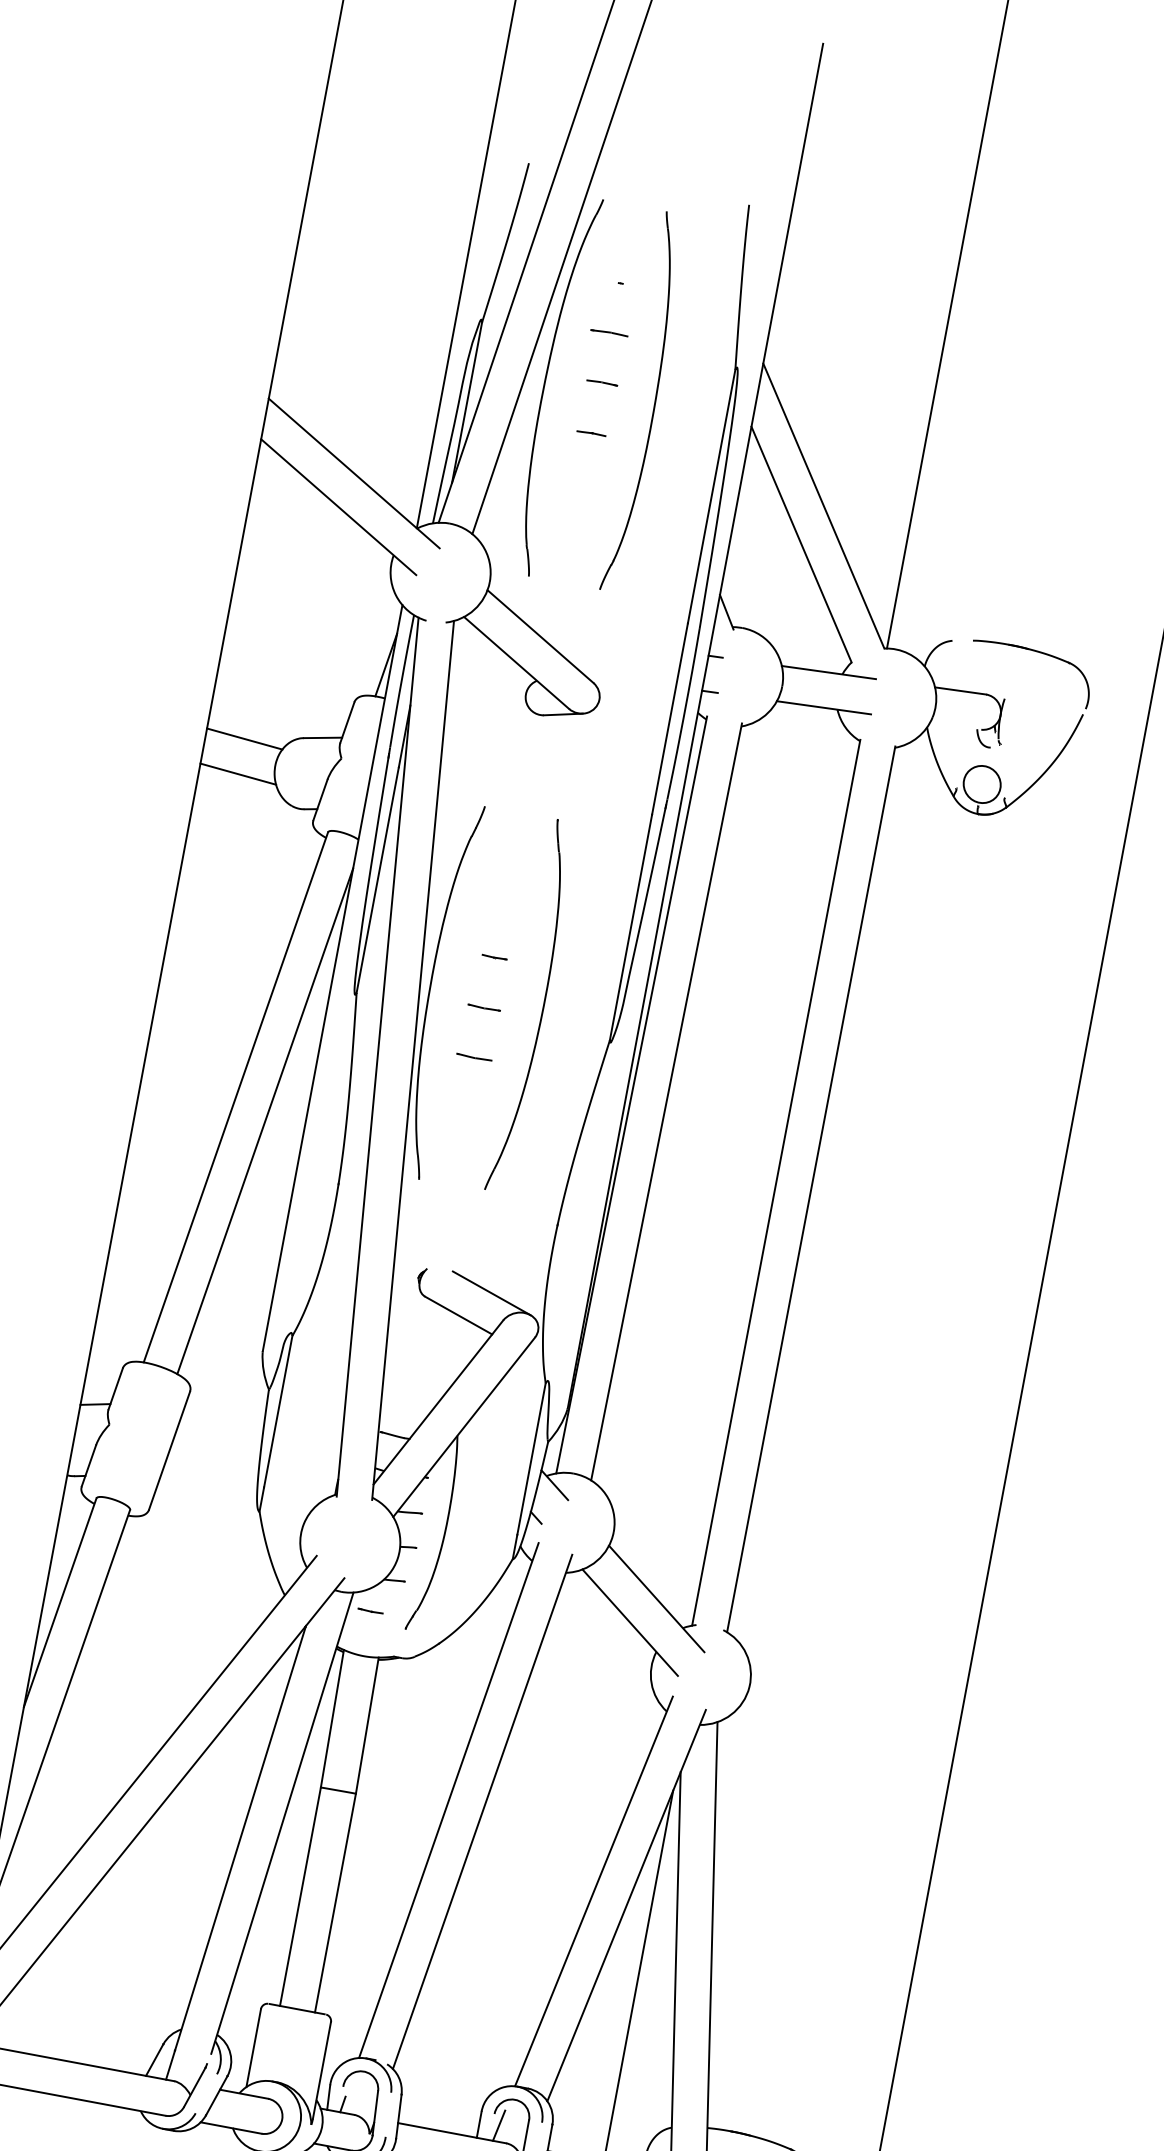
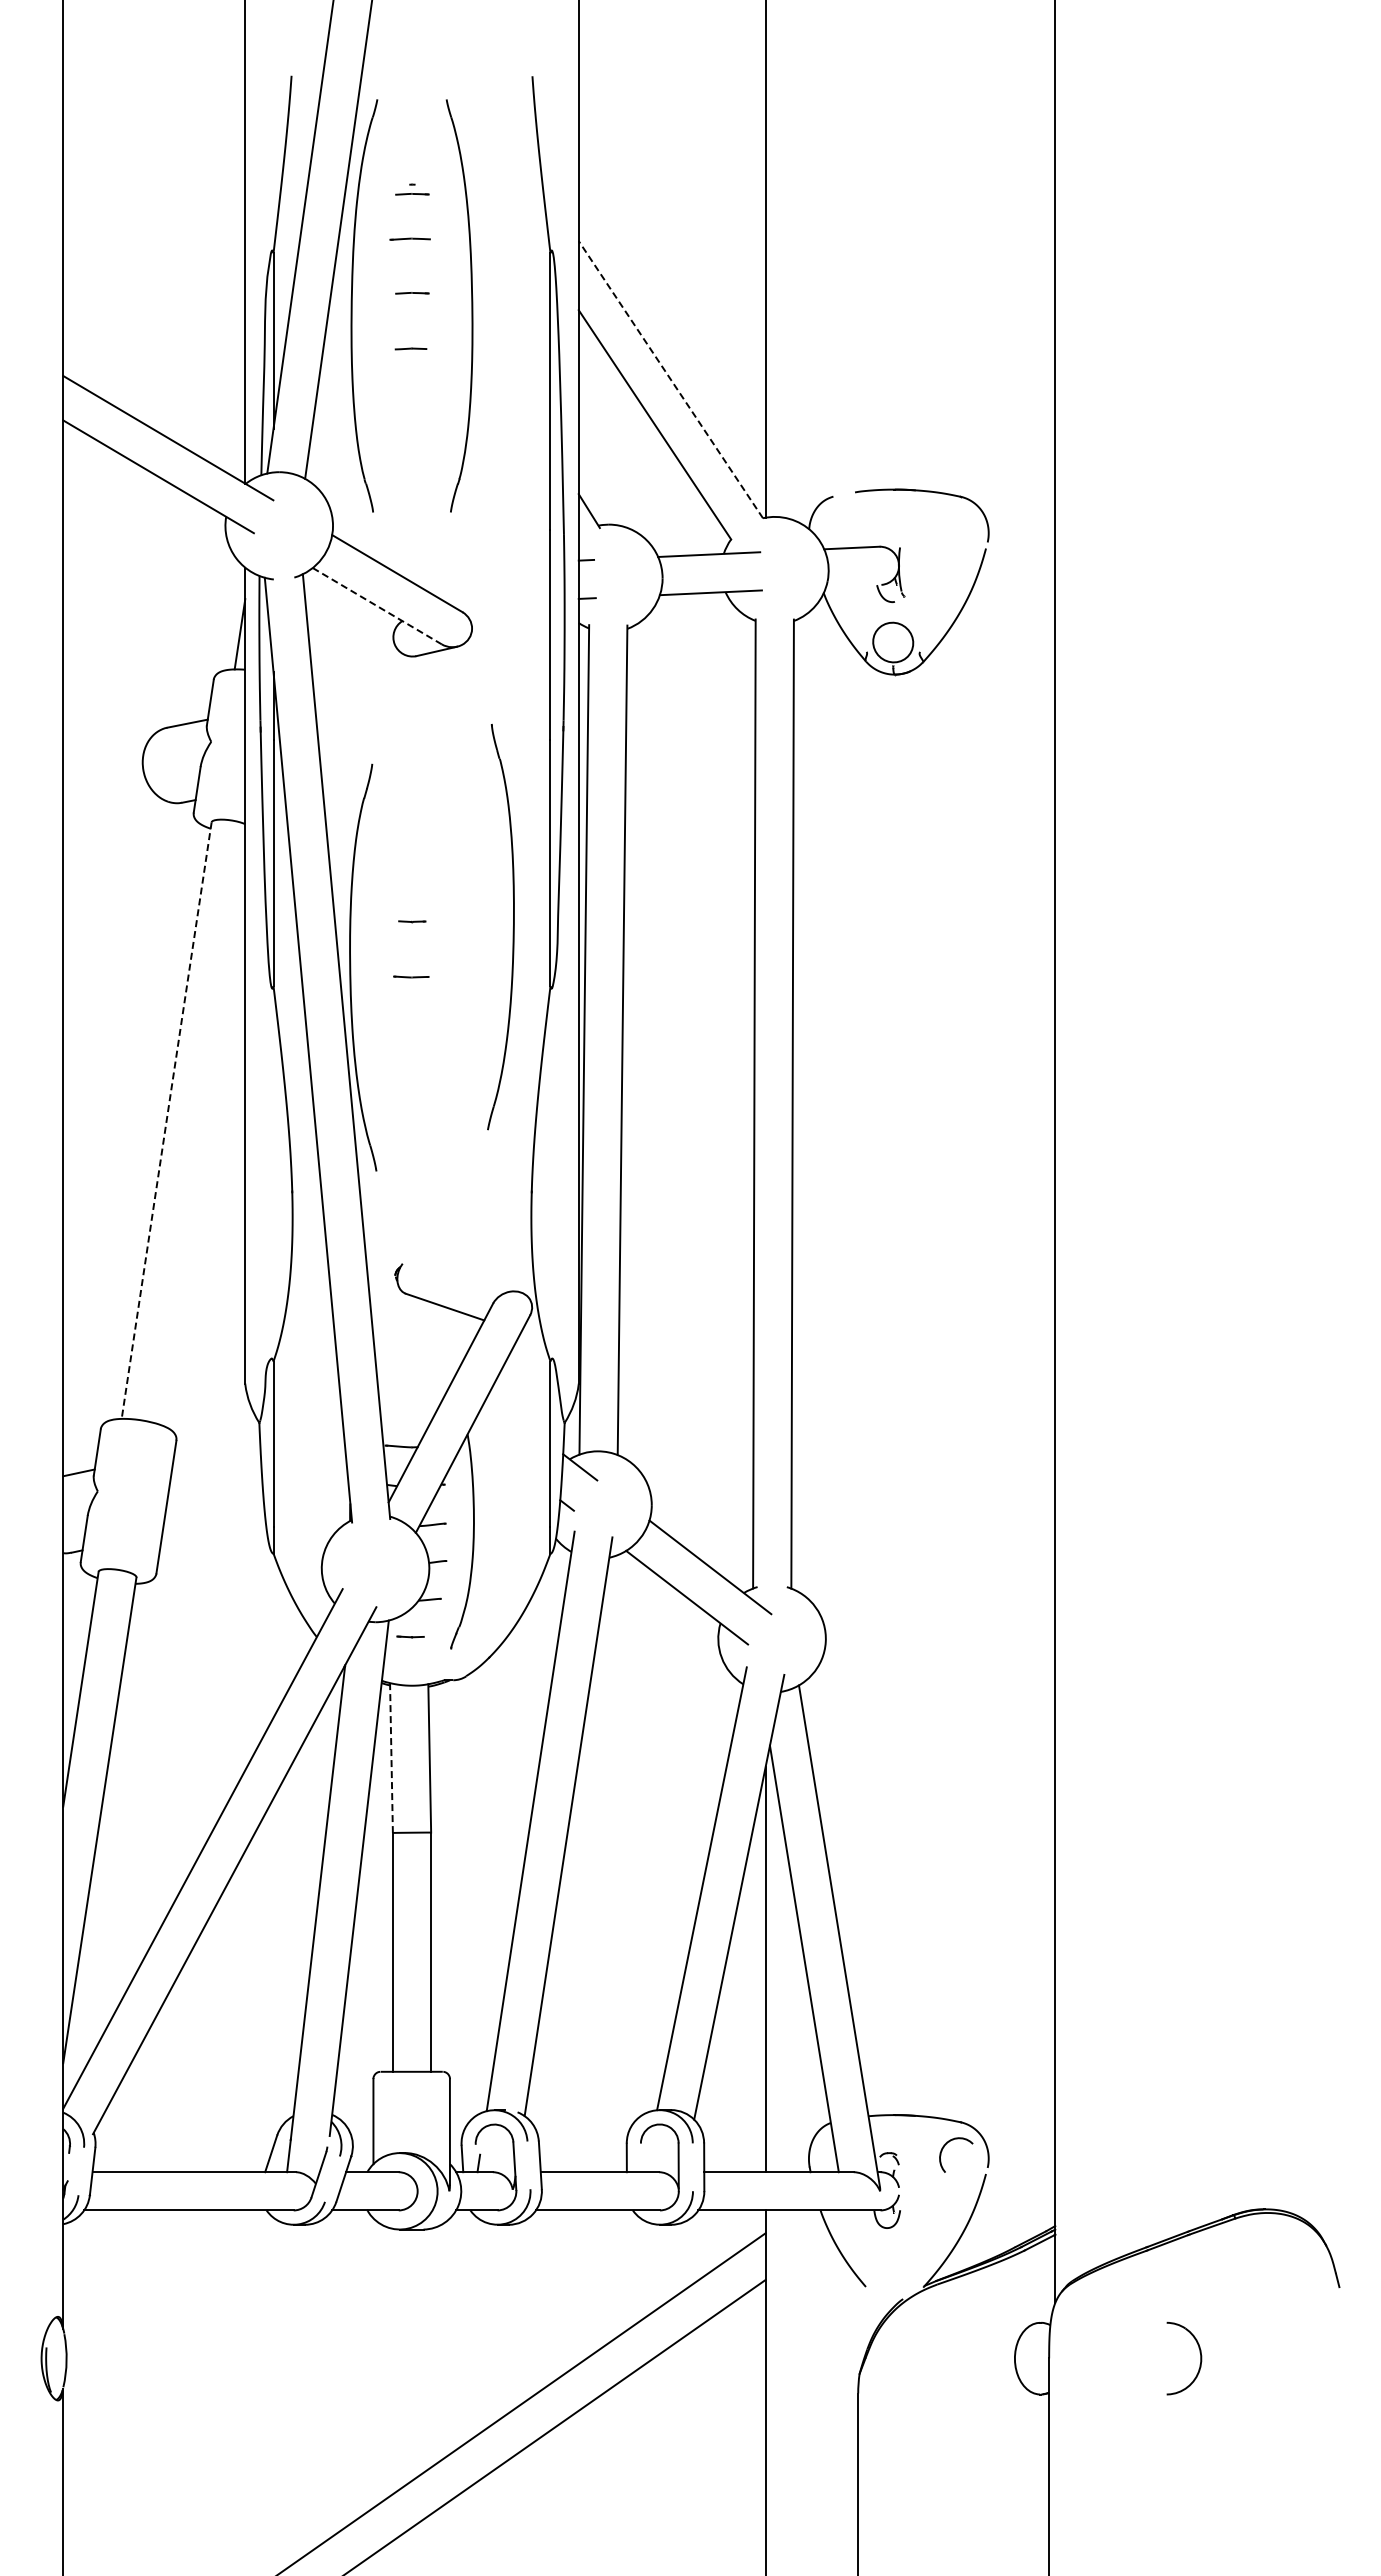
line: (619, 292) -> (412, 194), added
line: (823, 505) -> (670, 379), solid -> dashed
line: (516, 663) -> (377, 606), solid -> dashed
line: (245, 738) -> (105, 739), removed
line: (238, 773) -> (105, 778), removed
part: (541, 1010) -> (512, 929), moved
line: (474, 1057) -> (410, 1031), removed
line: (235, 1097) -> (166, 1120), solid -> dashed
line: (265, 1120) -> (202, 1139), removed
line: (491, 1292) -> (475, 1276), removed
line: (332, 1719) -> (391, 1758), solid -> dashed
line: (498, 2125) -> (647, 2154), removed

